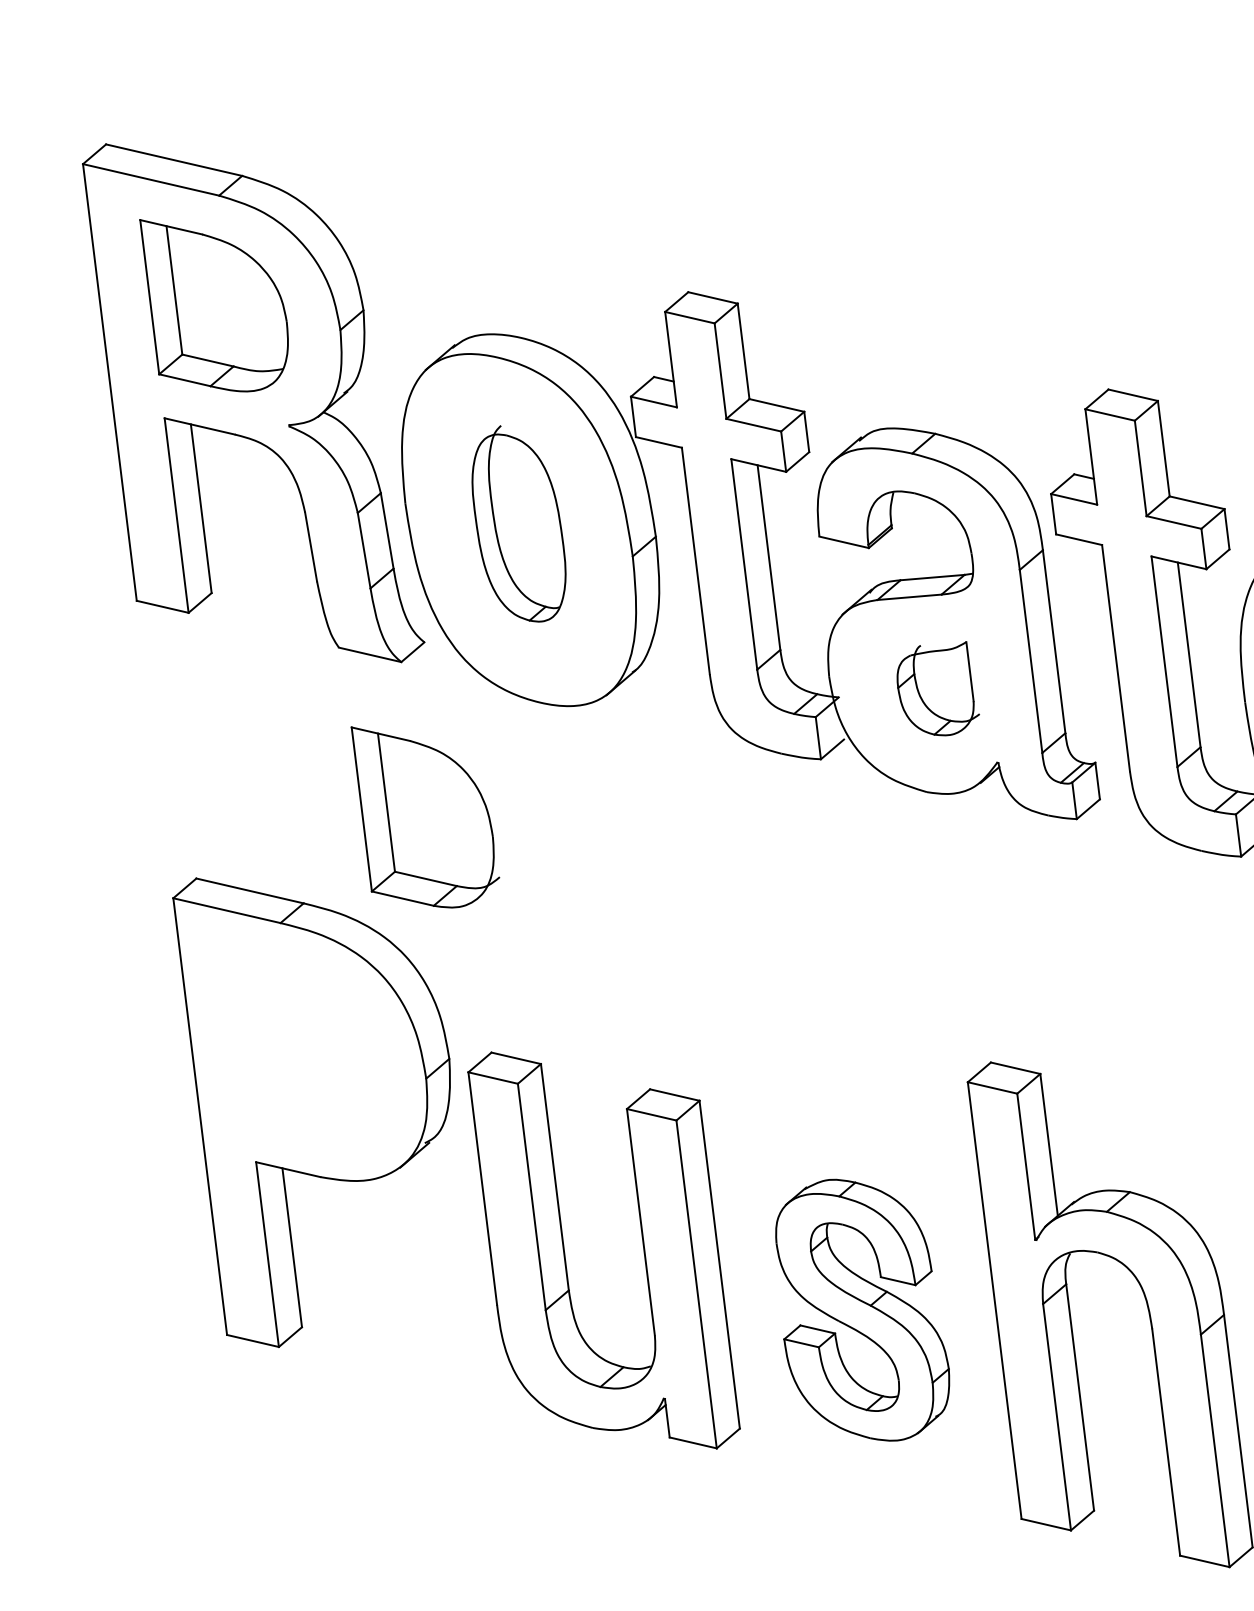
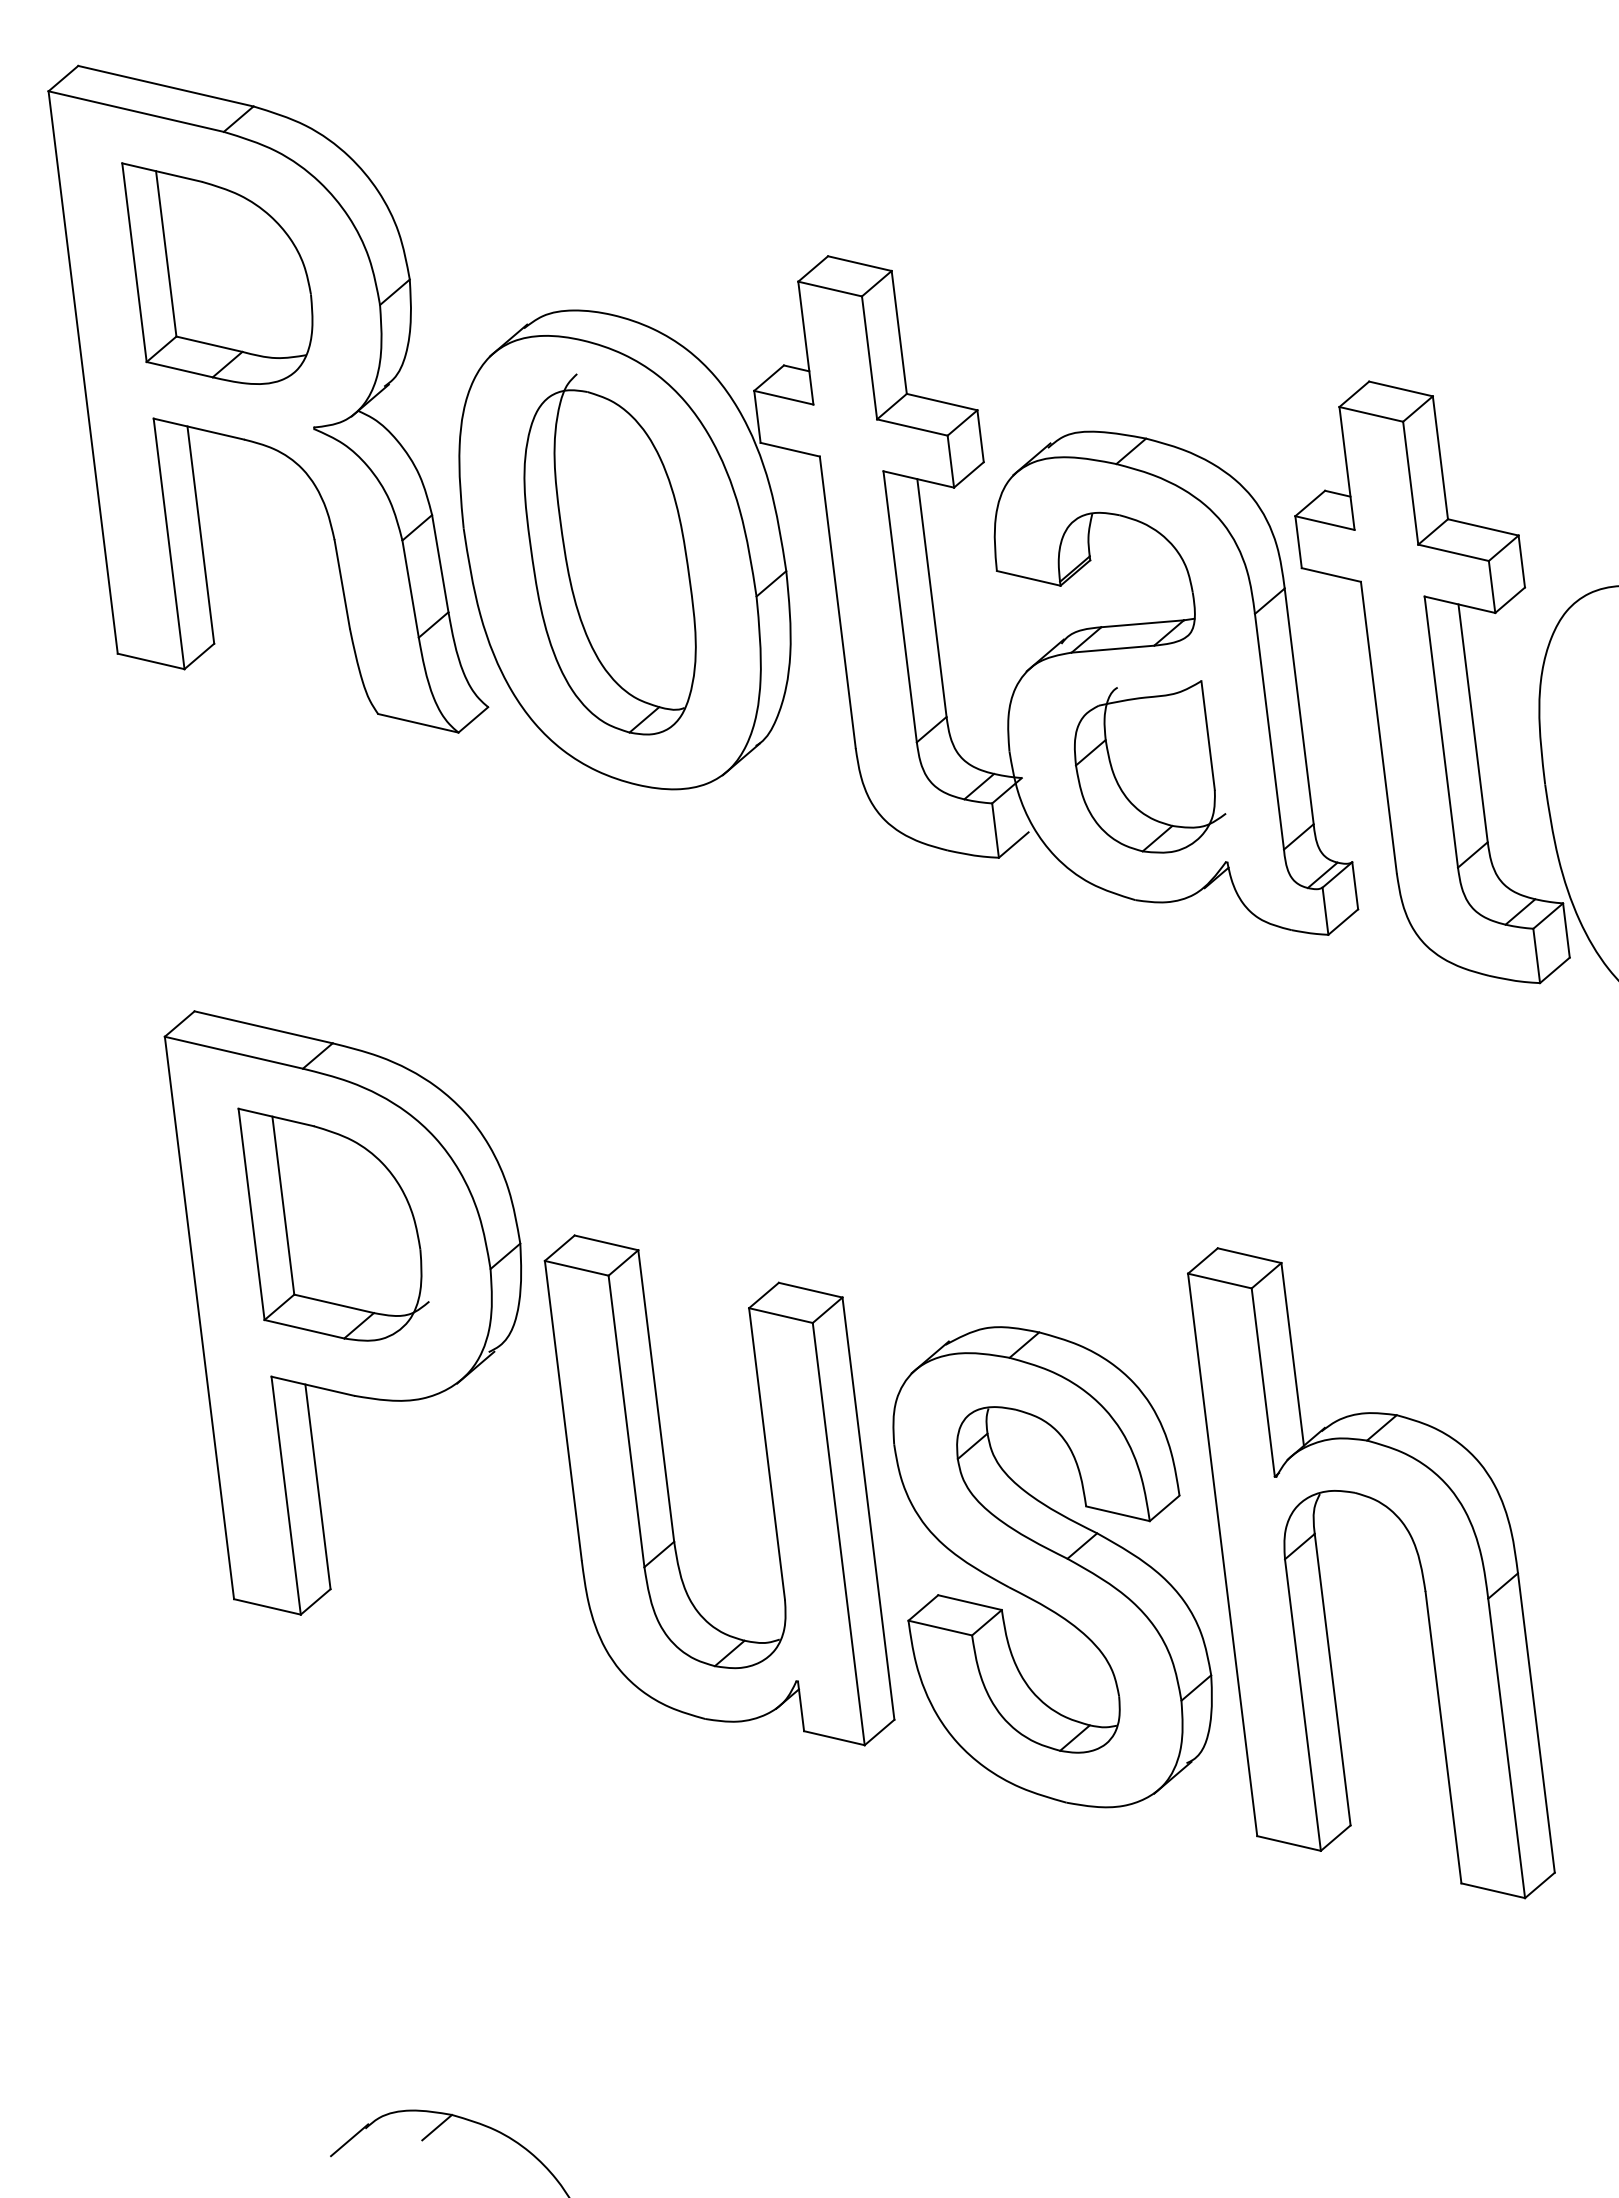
part: (518, 523) -> (609, 554), size x1.43
part: (938, 688) -> (1150, 766), size x1.43
part: (425, 817) -> (333, 1224), moved
part: (862, 1310) -> (1052, 1567), size x1.43

